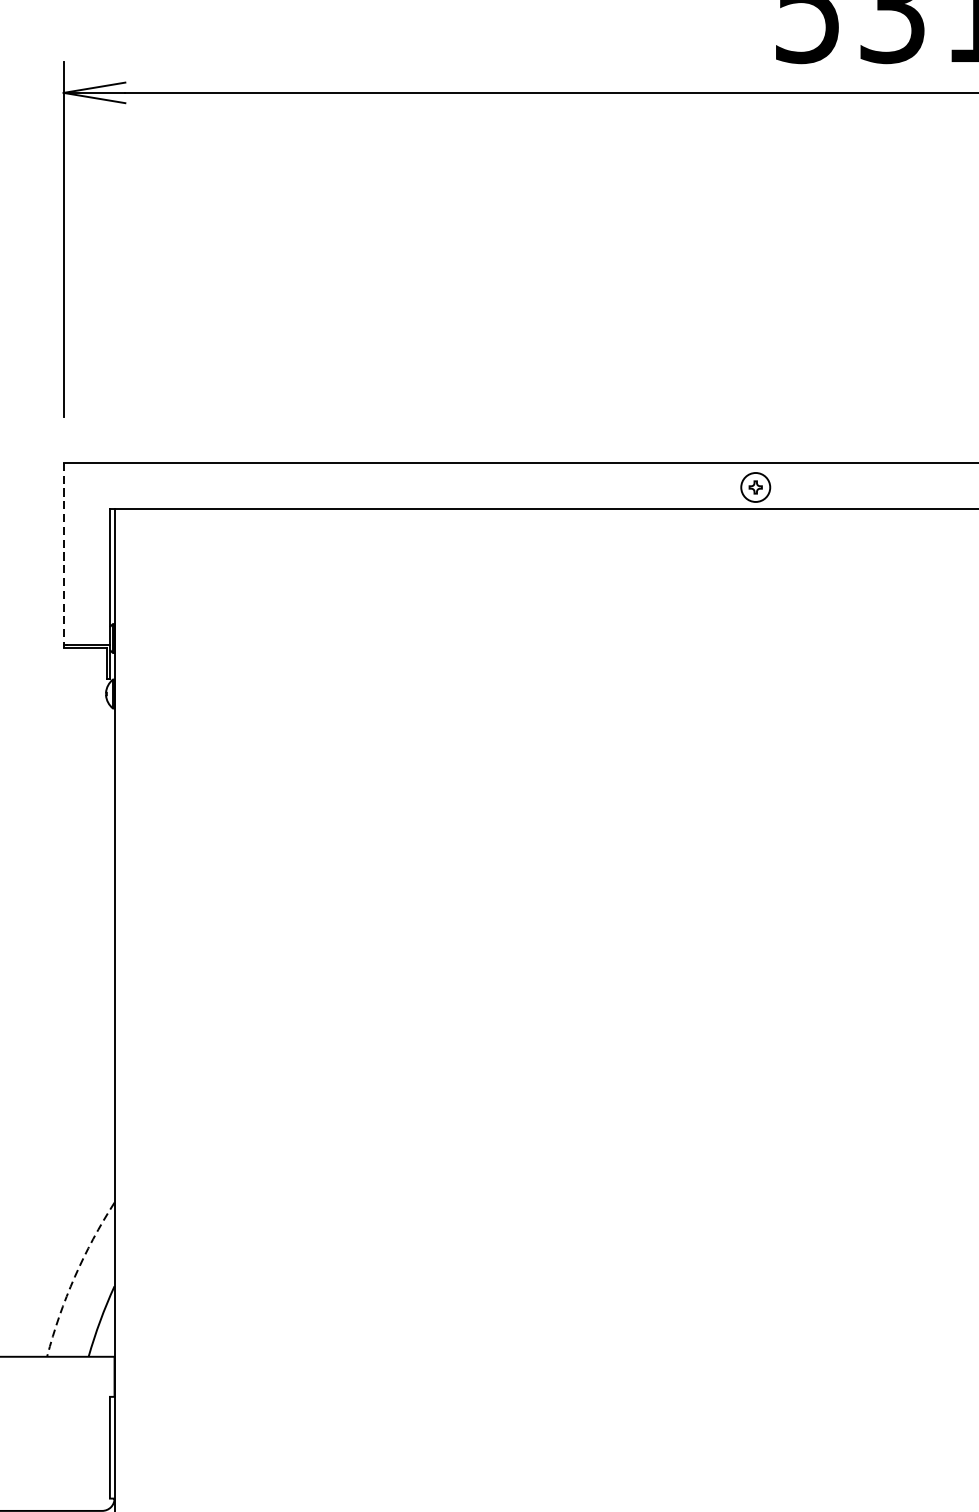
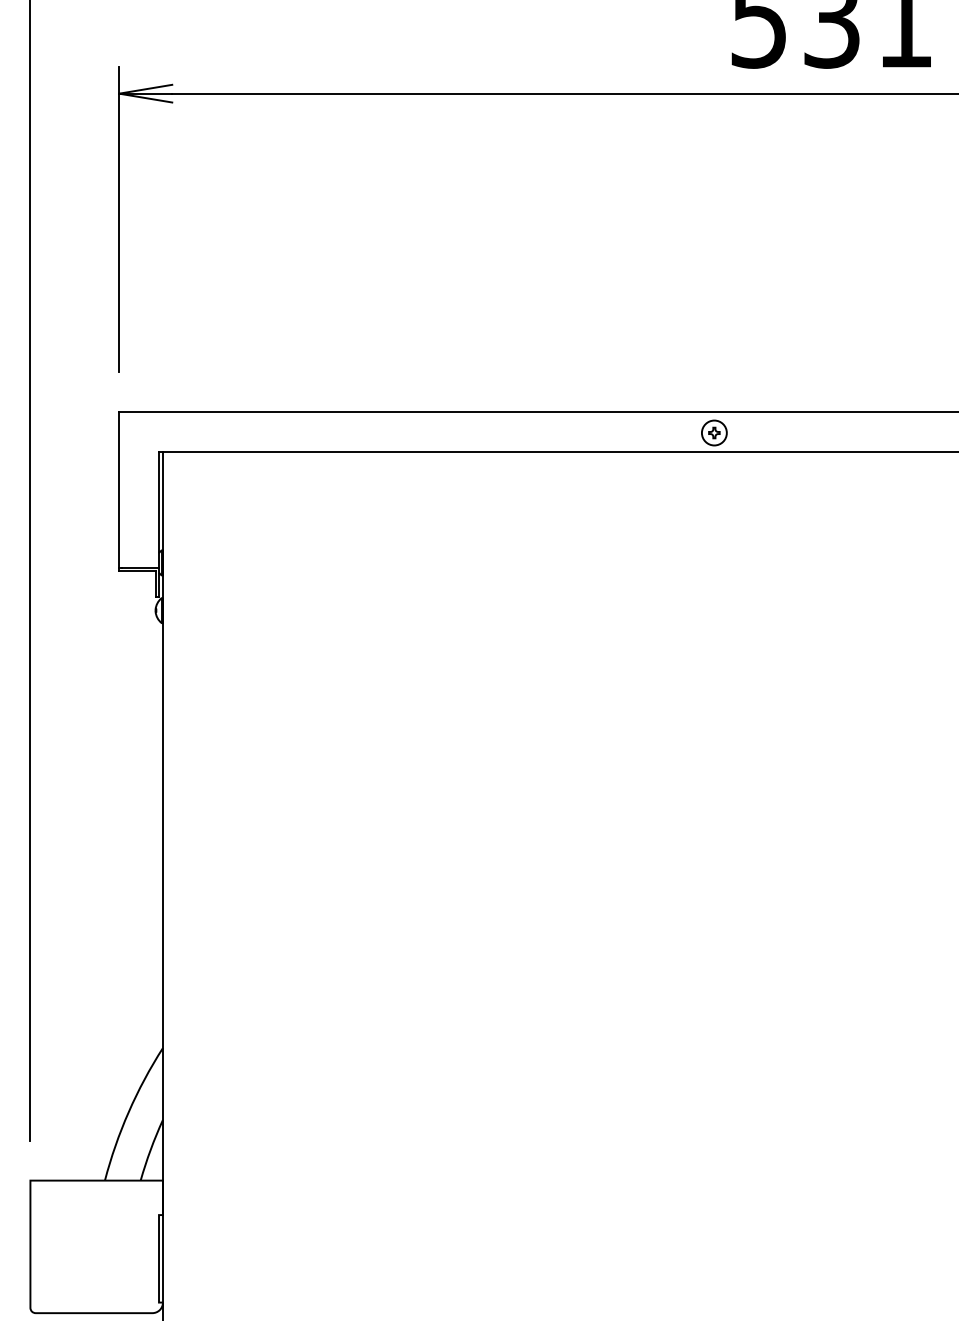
line: (64, 555) -> (119, 491), dashed -> solid
arc: (74, 1277) -> (128, 1112), dashed -> solid

